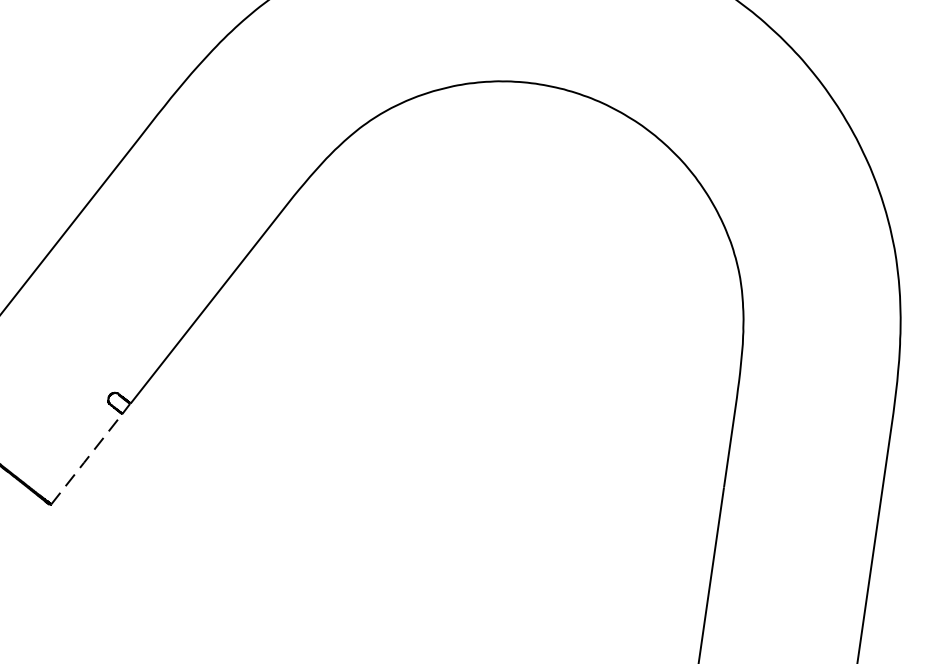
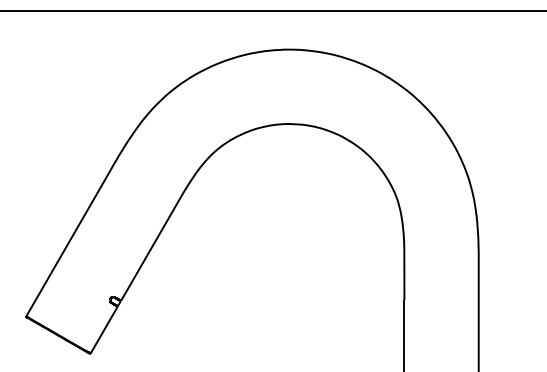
line: (87, 460) -> (104, 330), dashed -> solid

